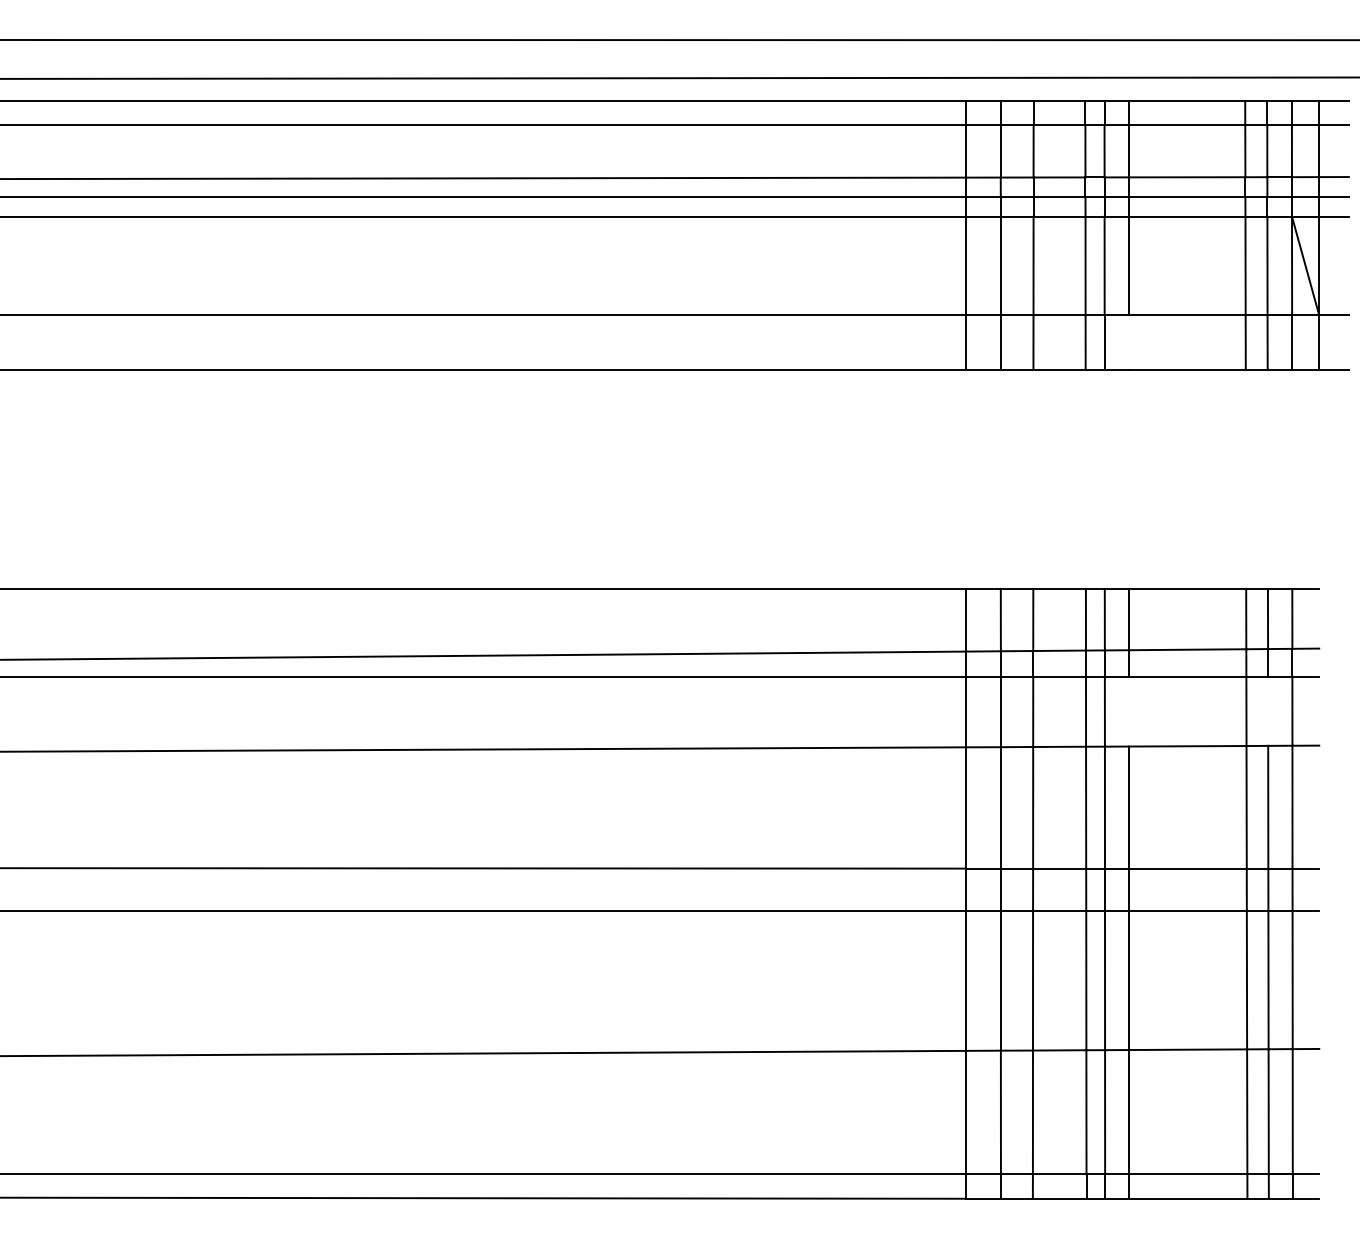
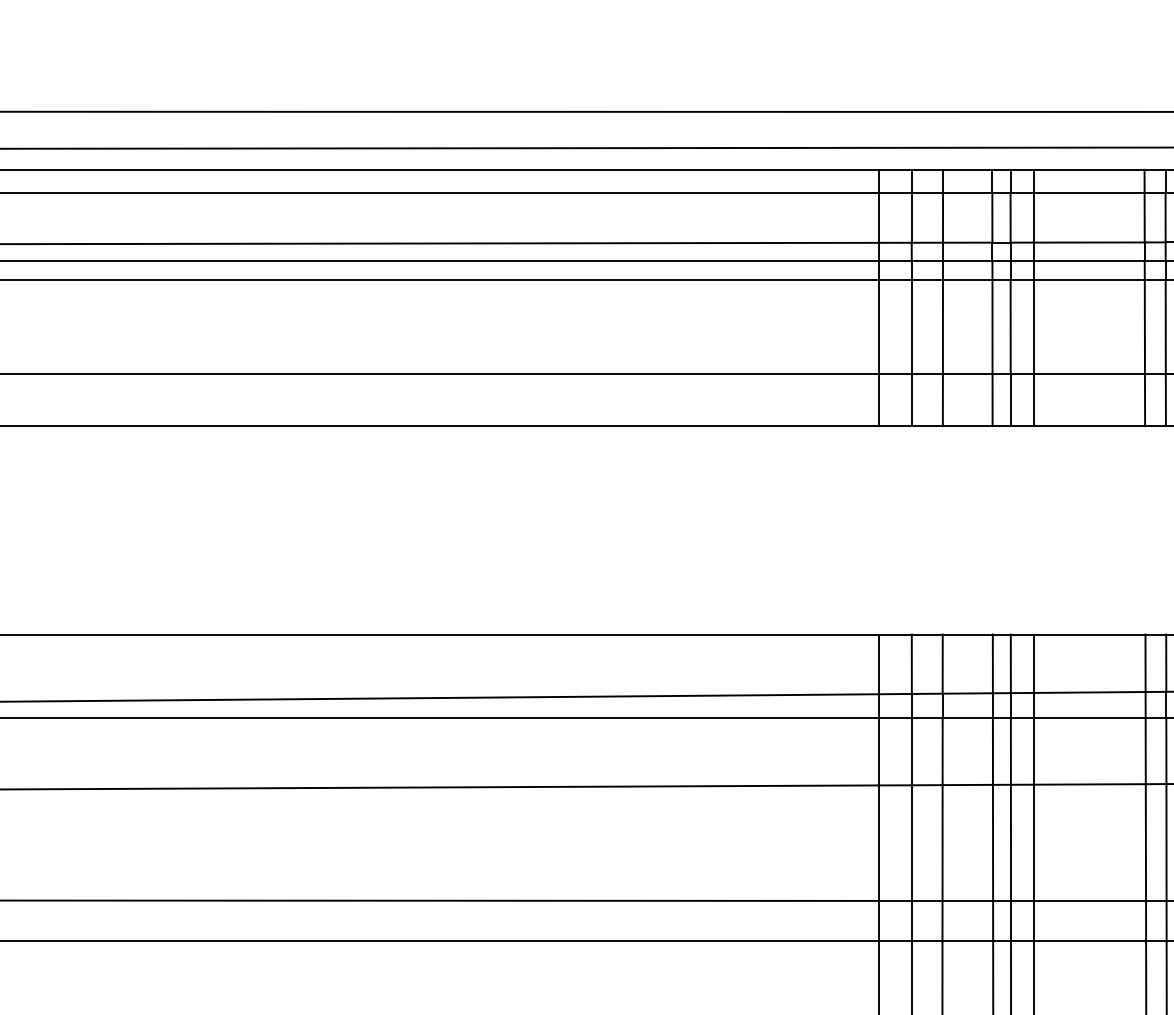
line: (1129, 342) -> (1034, 399), added
line: (1268, 710) -> (1166, 750), added
line: (1128, 711) -> (1033, 751), added

